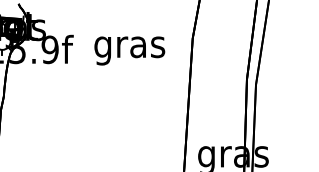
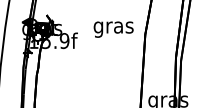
text: (129, 50) -> (113, 29), moved

